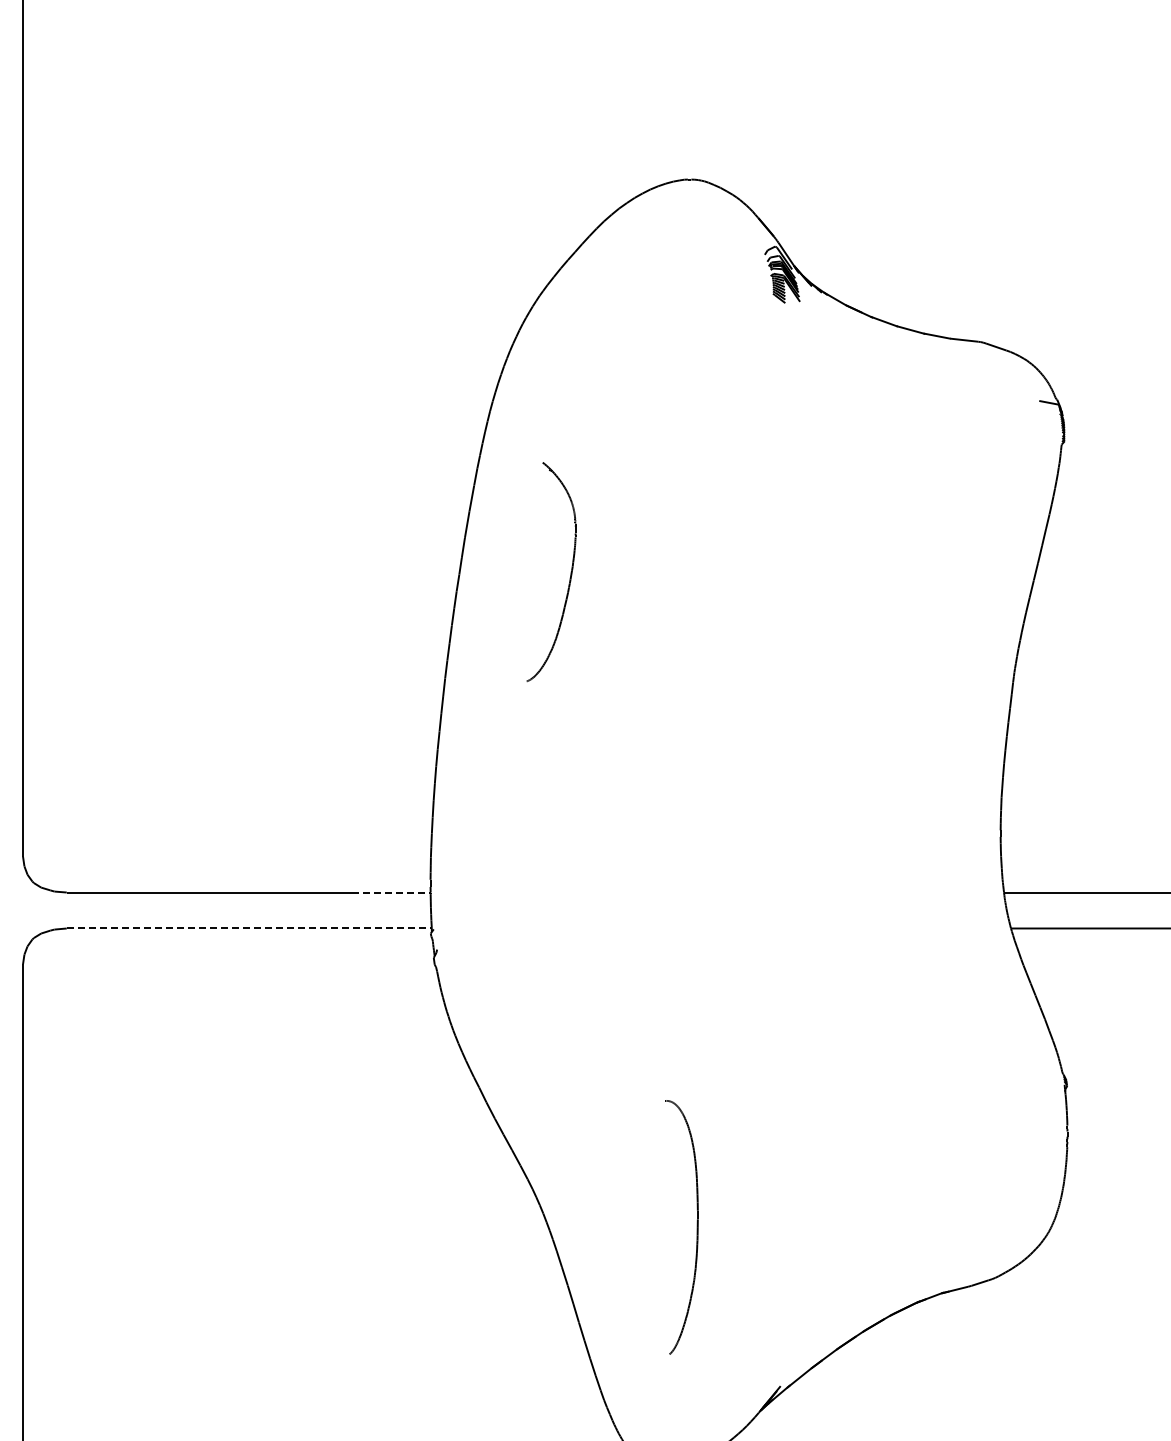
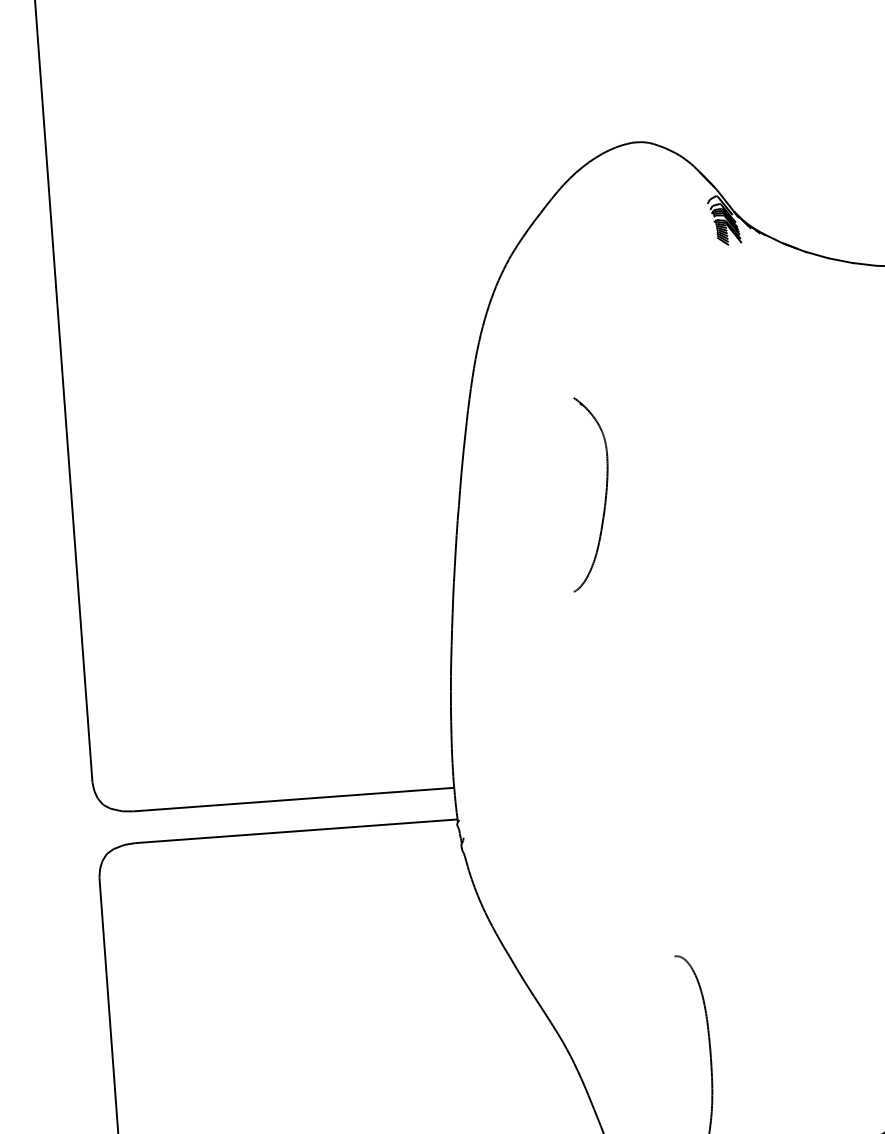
part: (569, 578) -> (604, 498), moved
line: (392, 892) -> (420, 790), dashed -> solid
line: (249, 928) -> (296, 831), dashed -> solid

